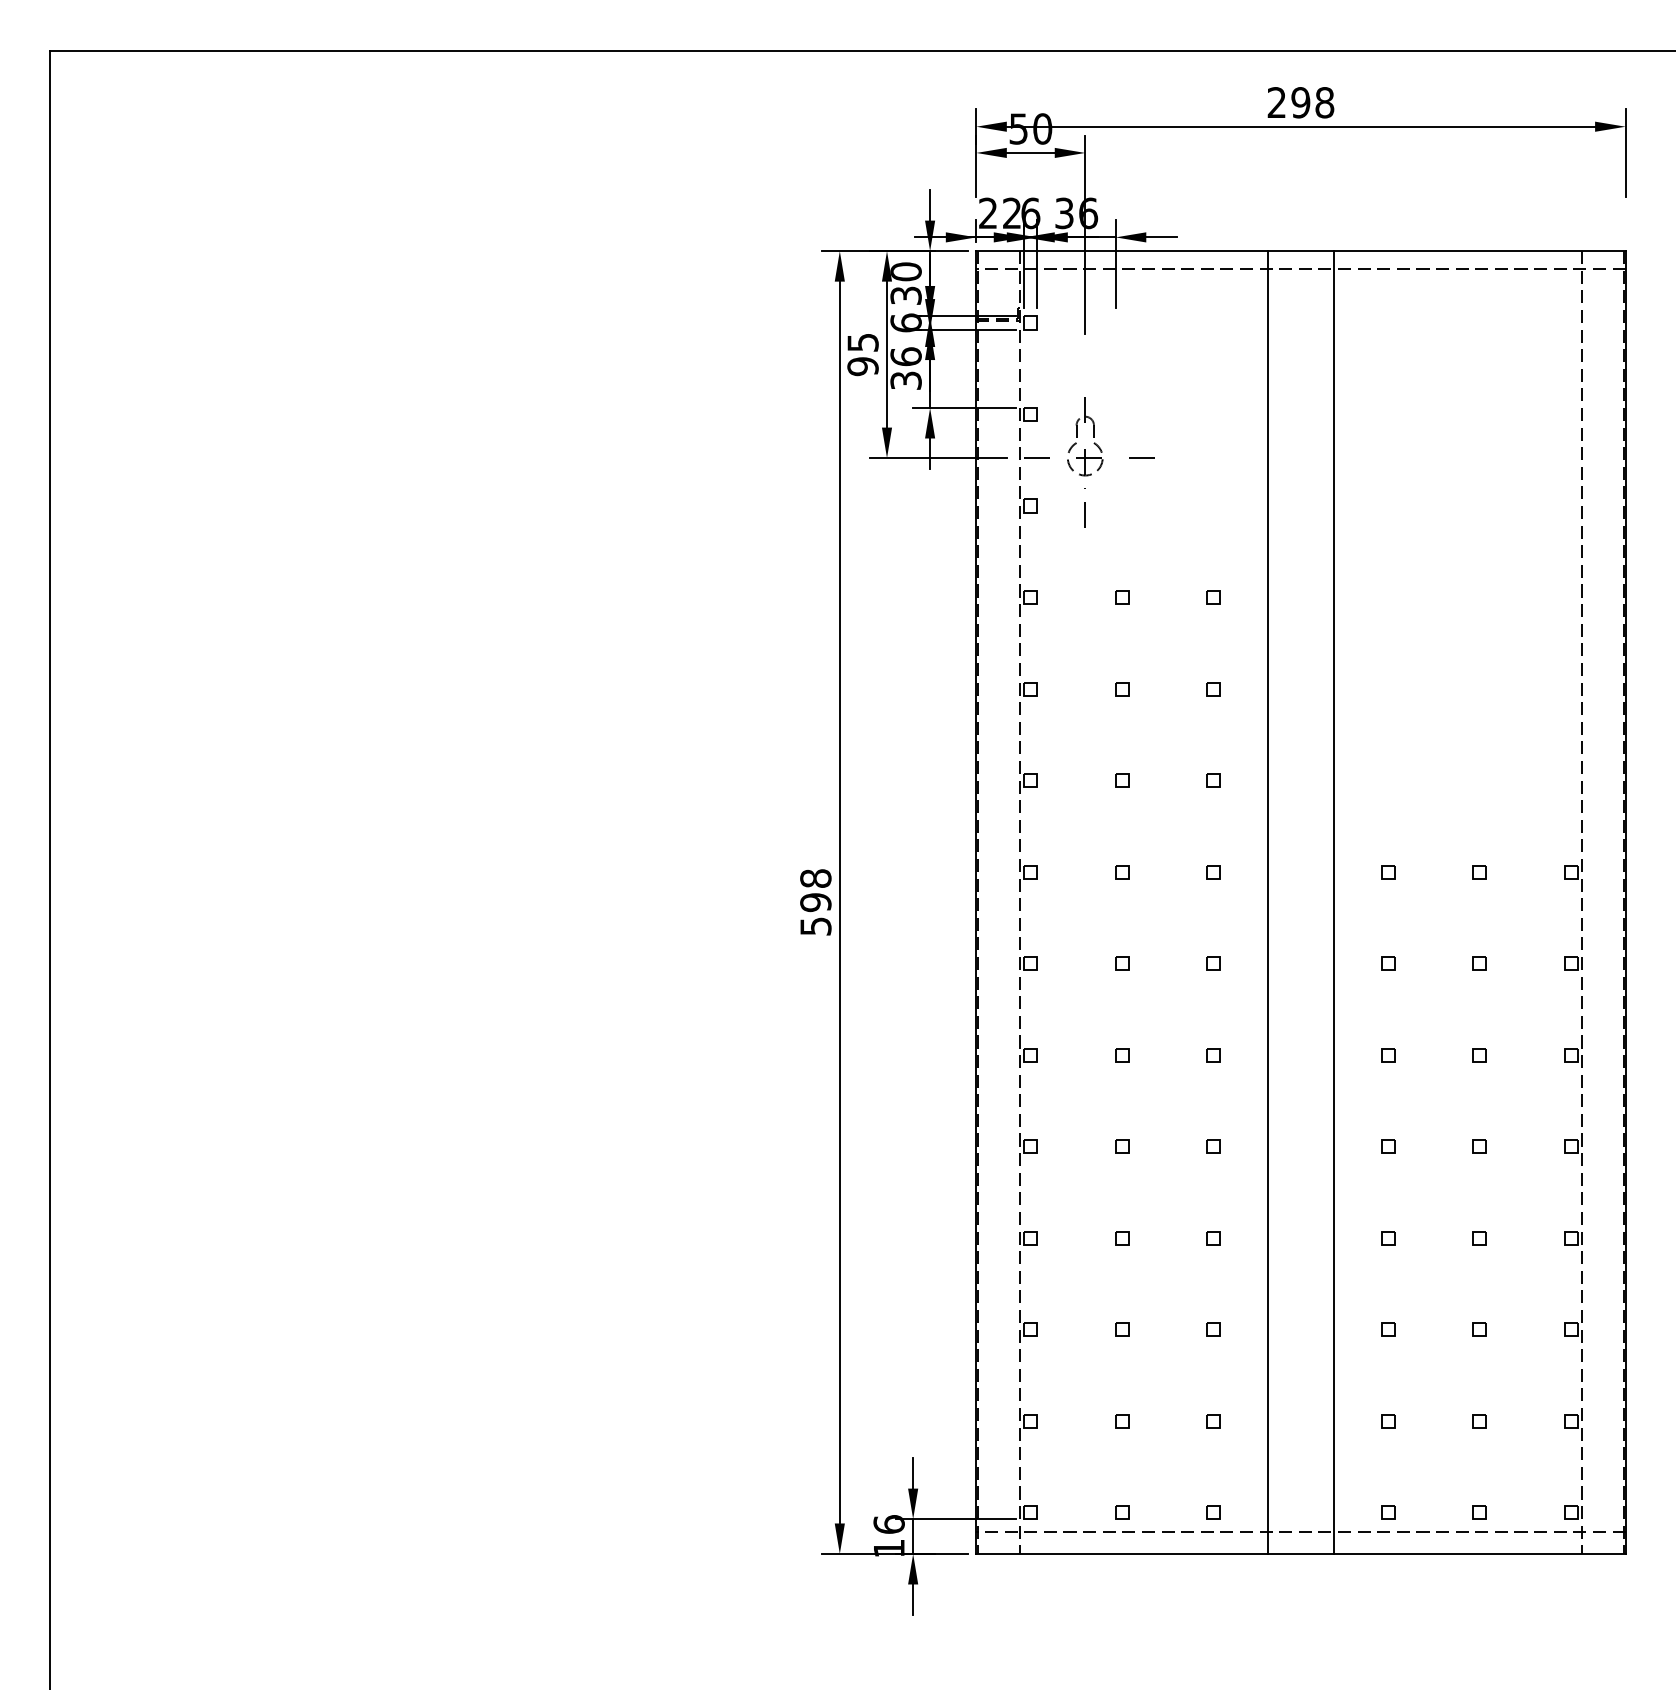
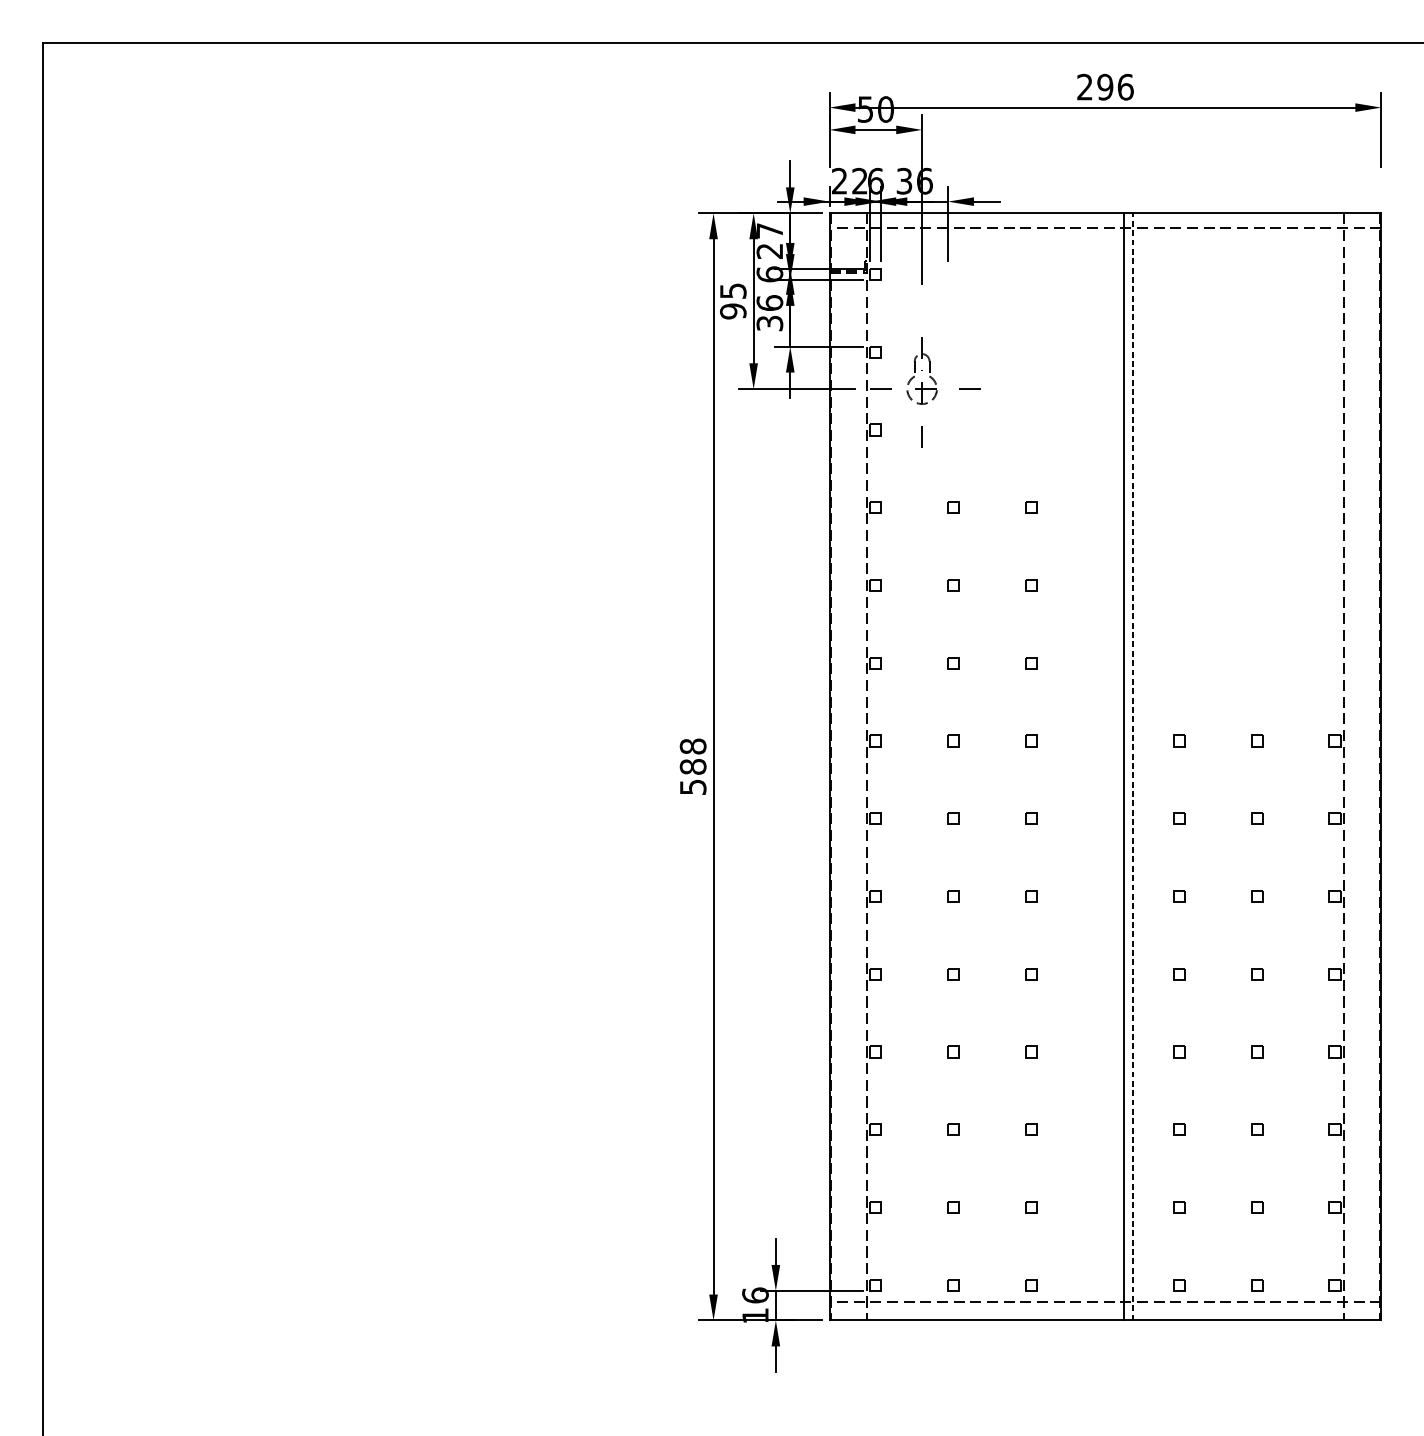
text: (1324, 102) -> (1125, 87), 298 -> 296
text: (905, 283) -> (769, 240), 30 -> 27
text: (815, 902) -> (692, 766), 598 -> 588
line: (1268, 902) -> (1123, 766), moved
line: (1333, 902) -> (1133, 766), solid -> dashed

